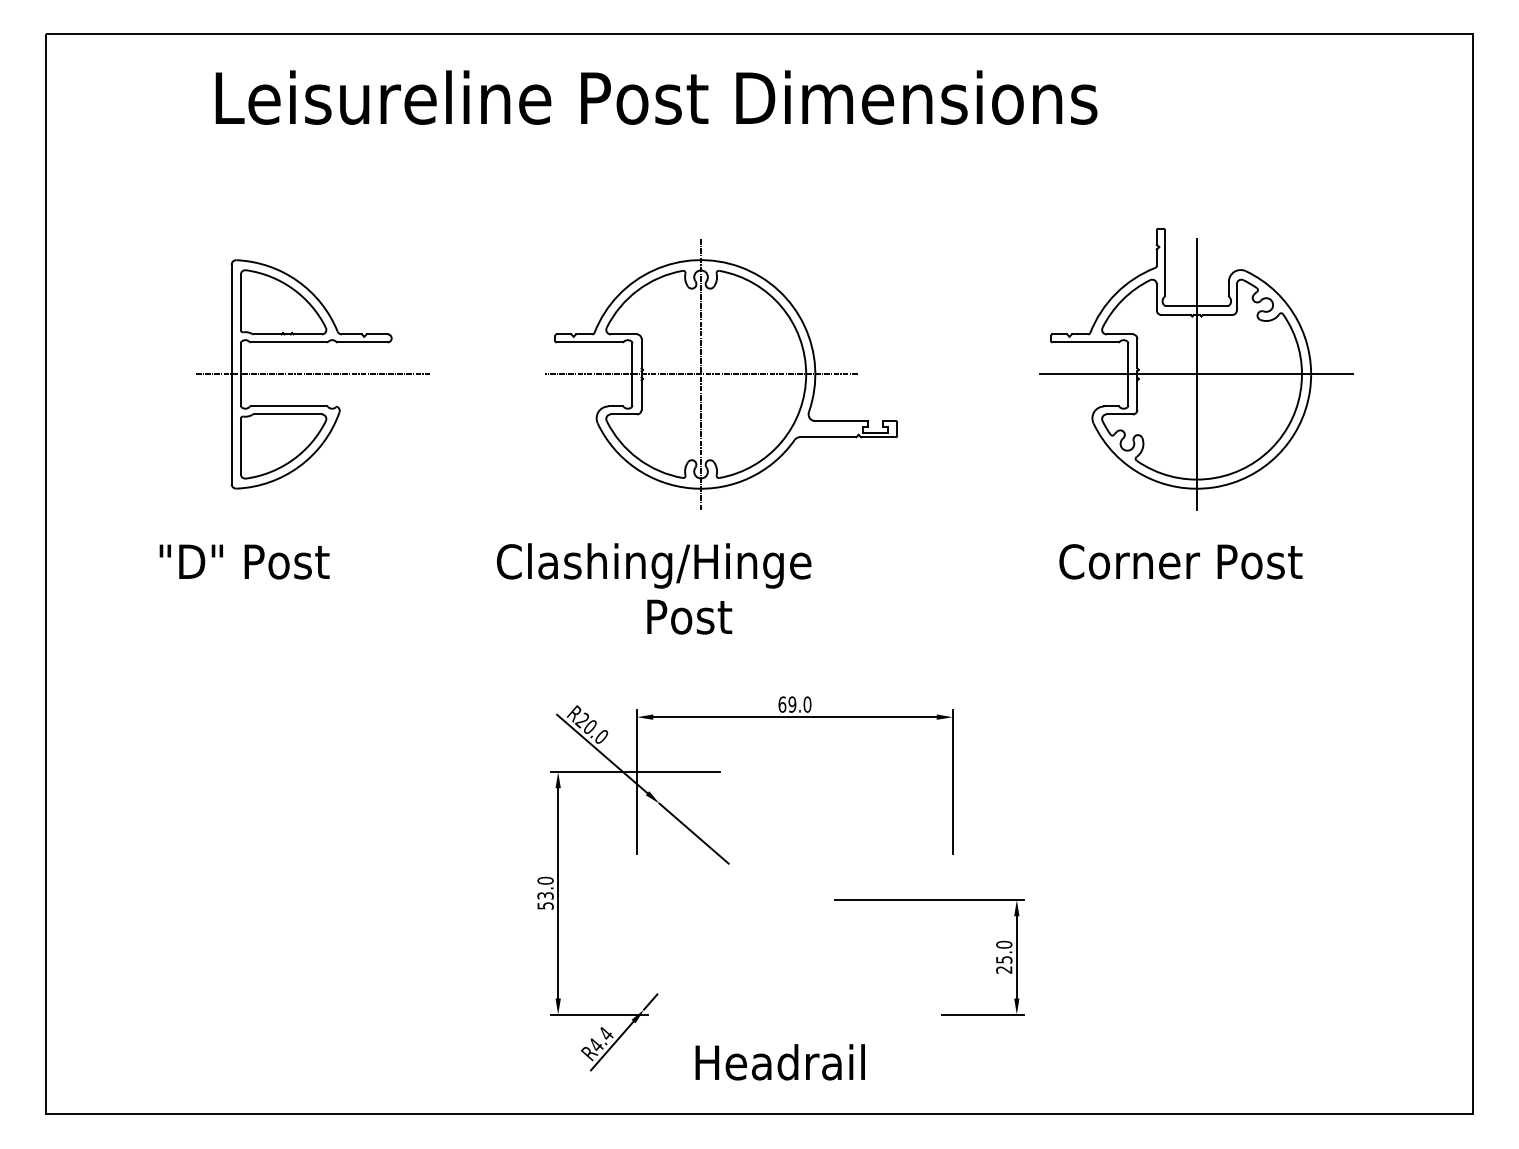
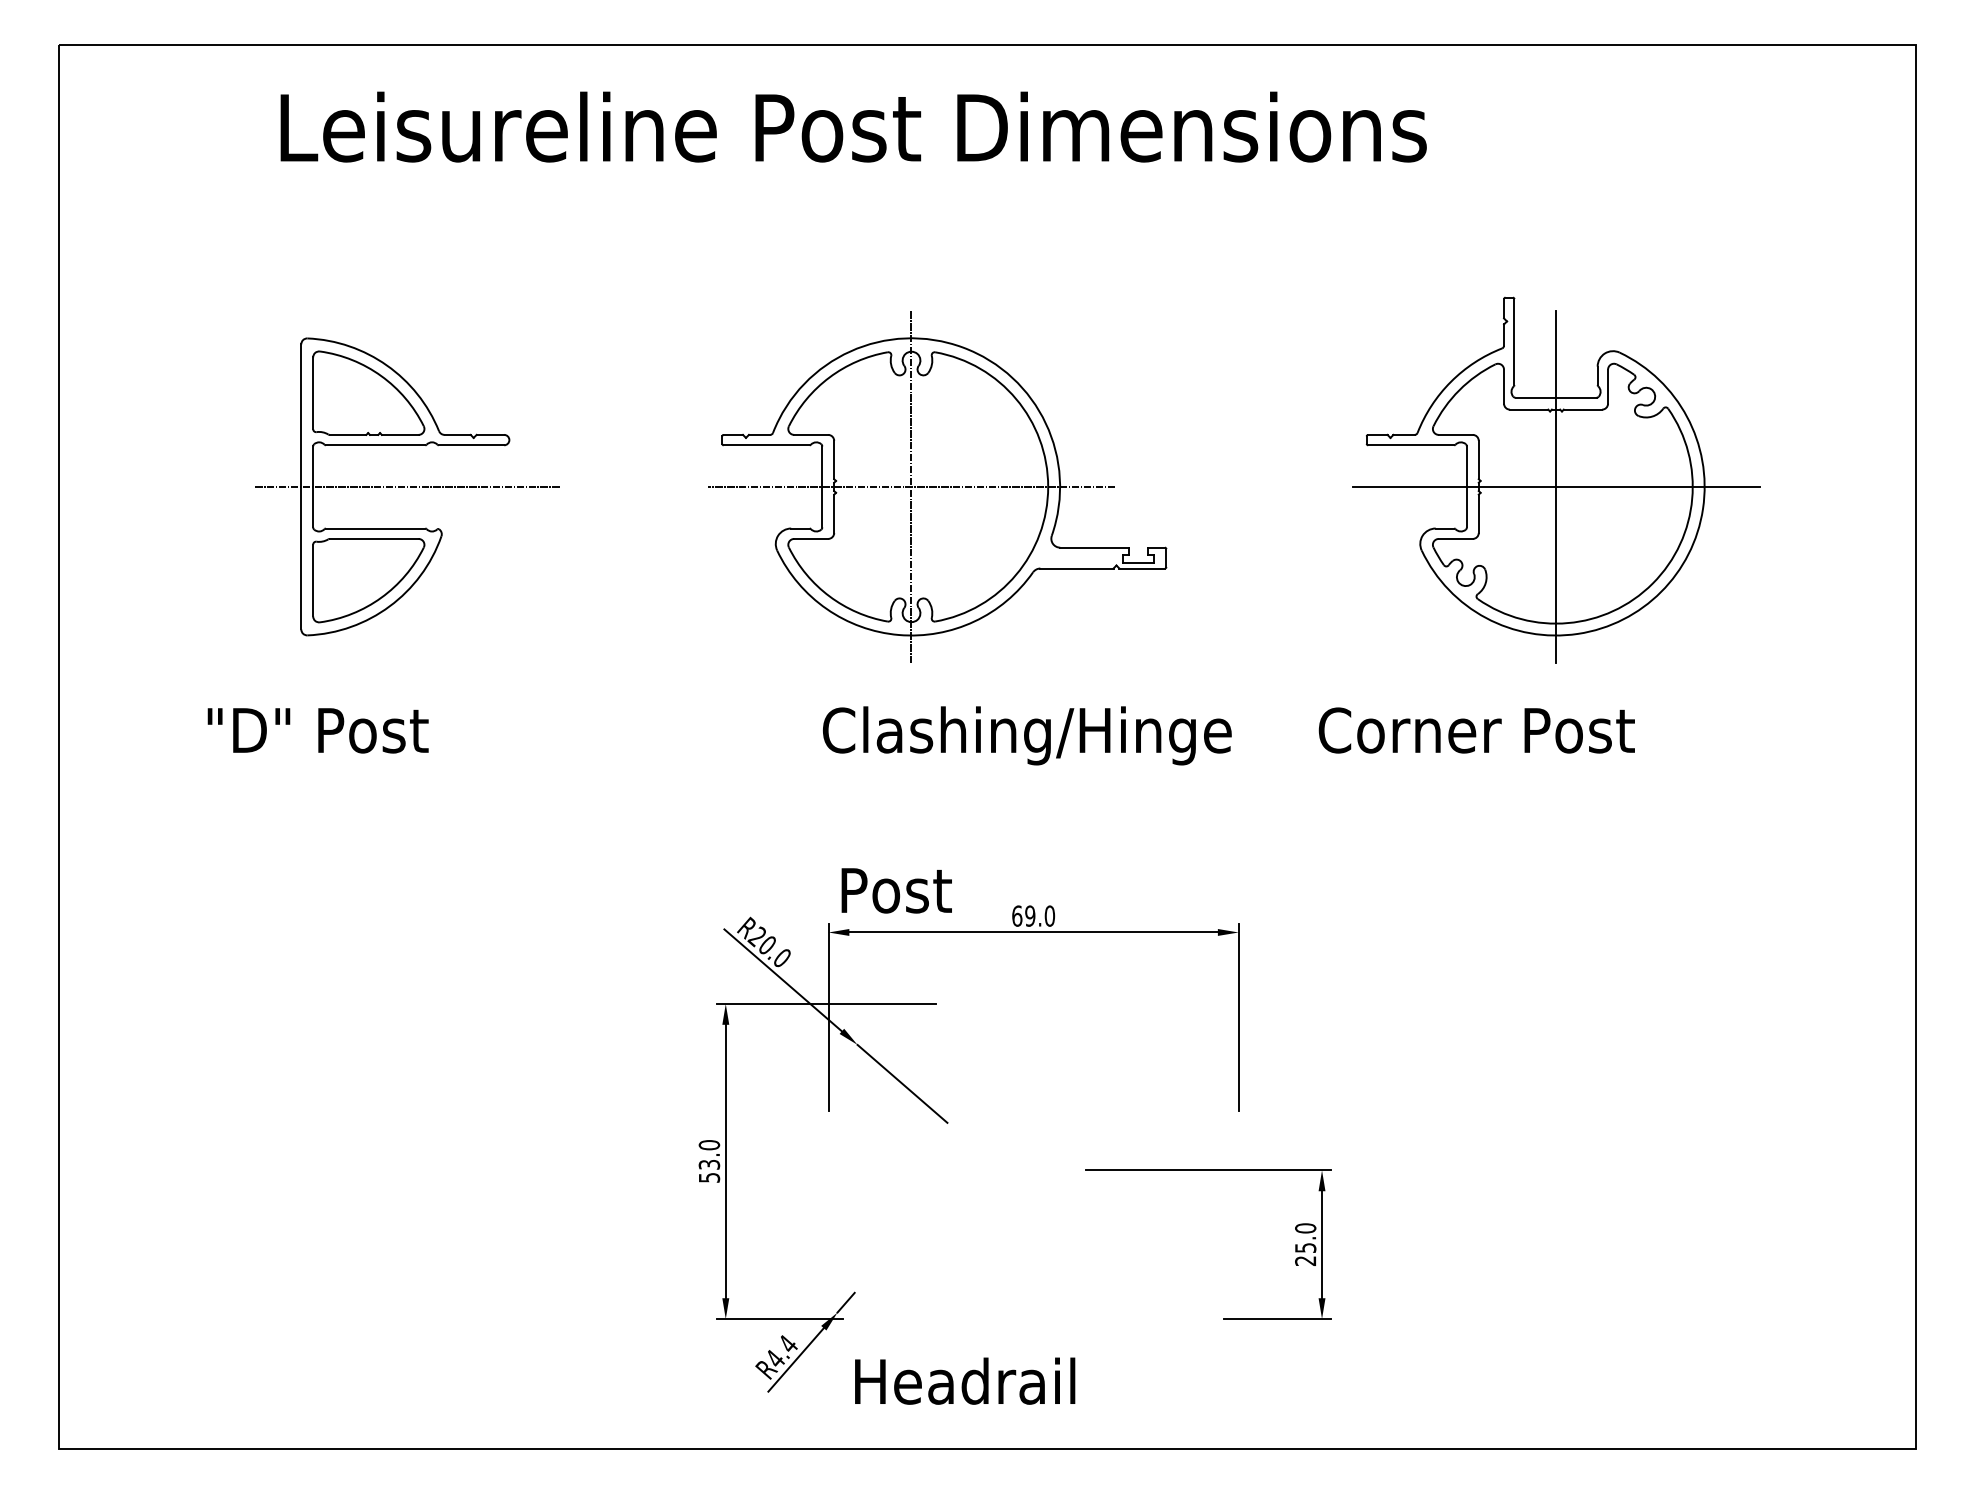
text: (1180, 561) -> (1476, 730), moved
text: (654, 565) -> (1027, 735), moved
text: (689, 616) -> (896, 890), moved
text: (779, 1062) -> (964, 1381), moved

